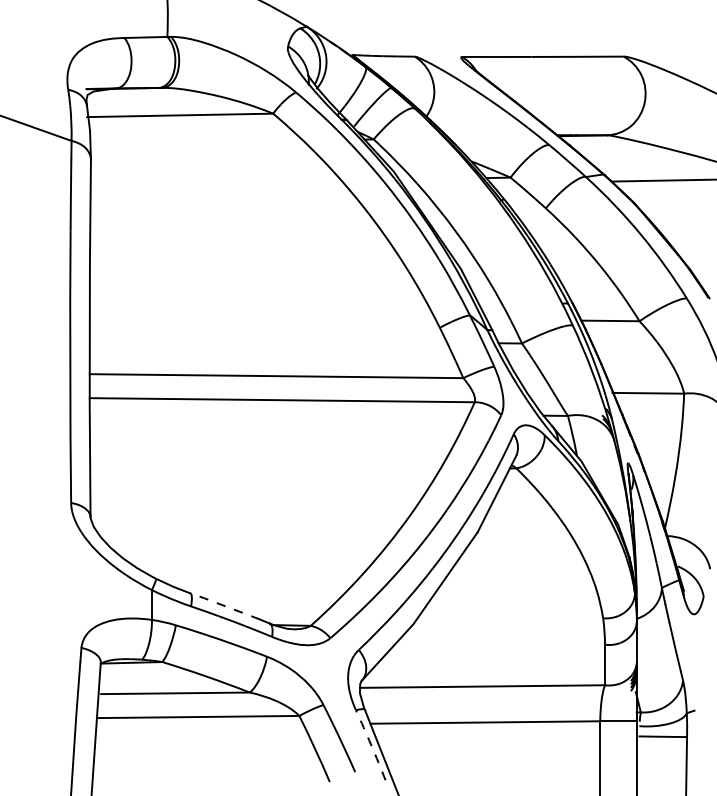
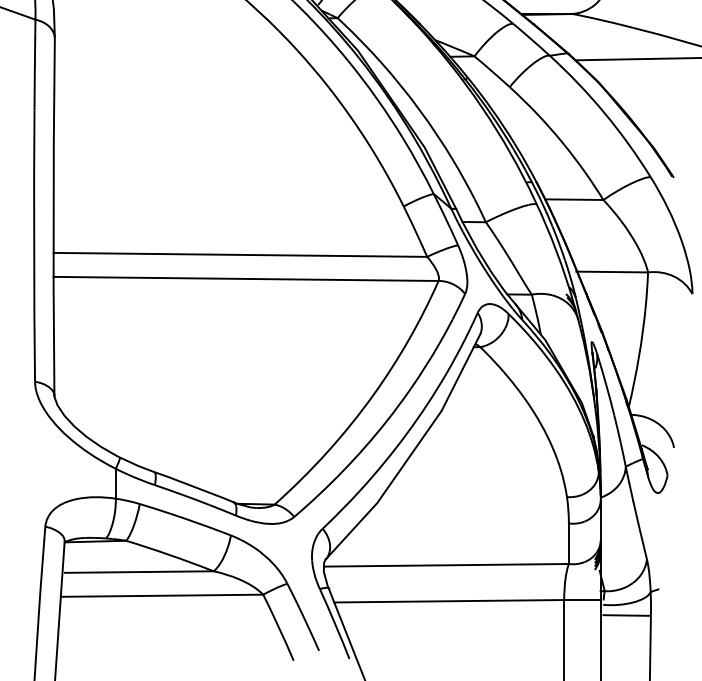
line: (223, 605) -> (187, 484), dashed -> solid
arc: (371, 745) -> (335, 624), dashed -> solid

